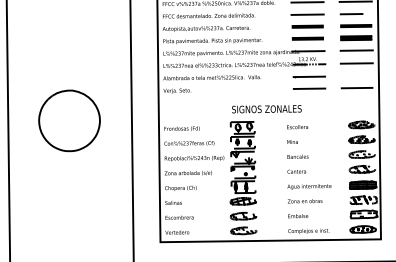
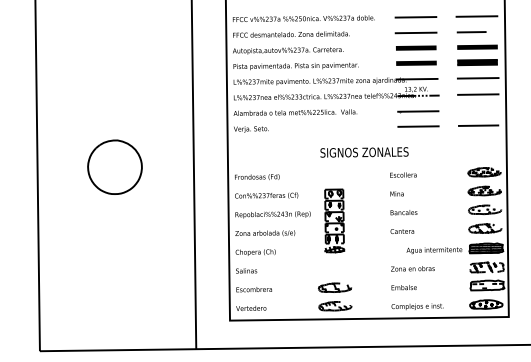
part: (69, 121) -> (114, 167), size x0.7
part: (243, 163) -> (334, 220), size x0.6
text: (309, 186) -> (434, 250), moved

